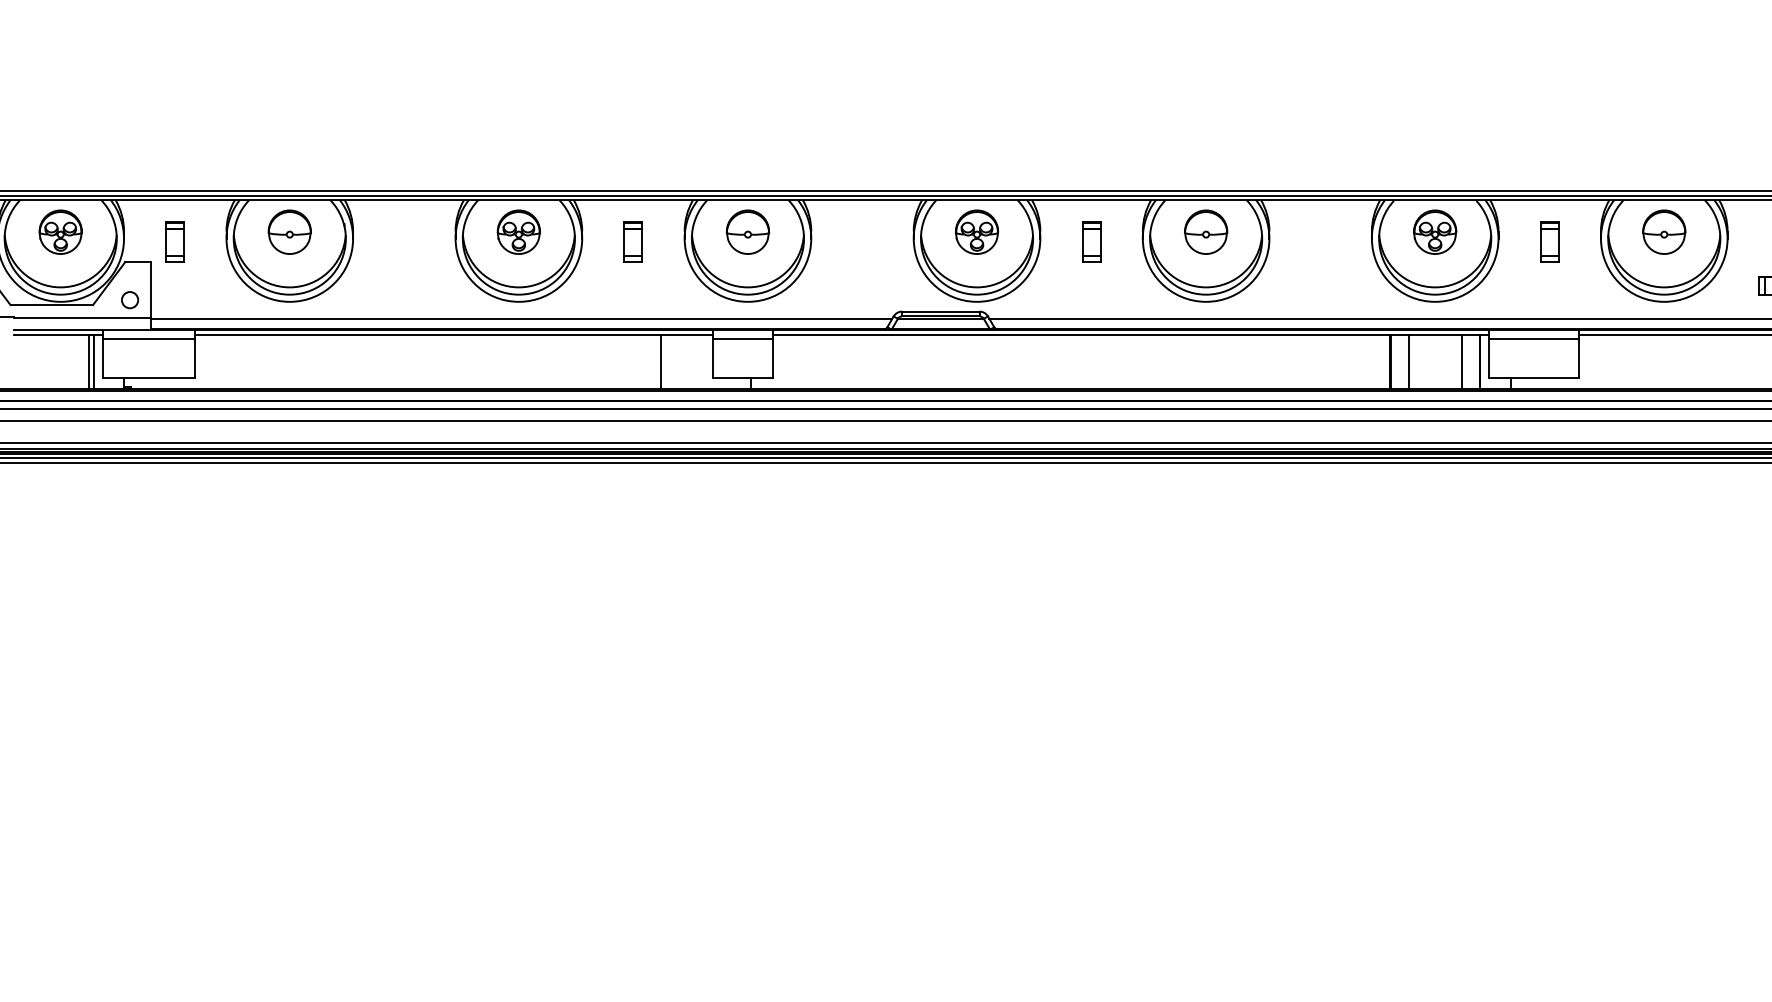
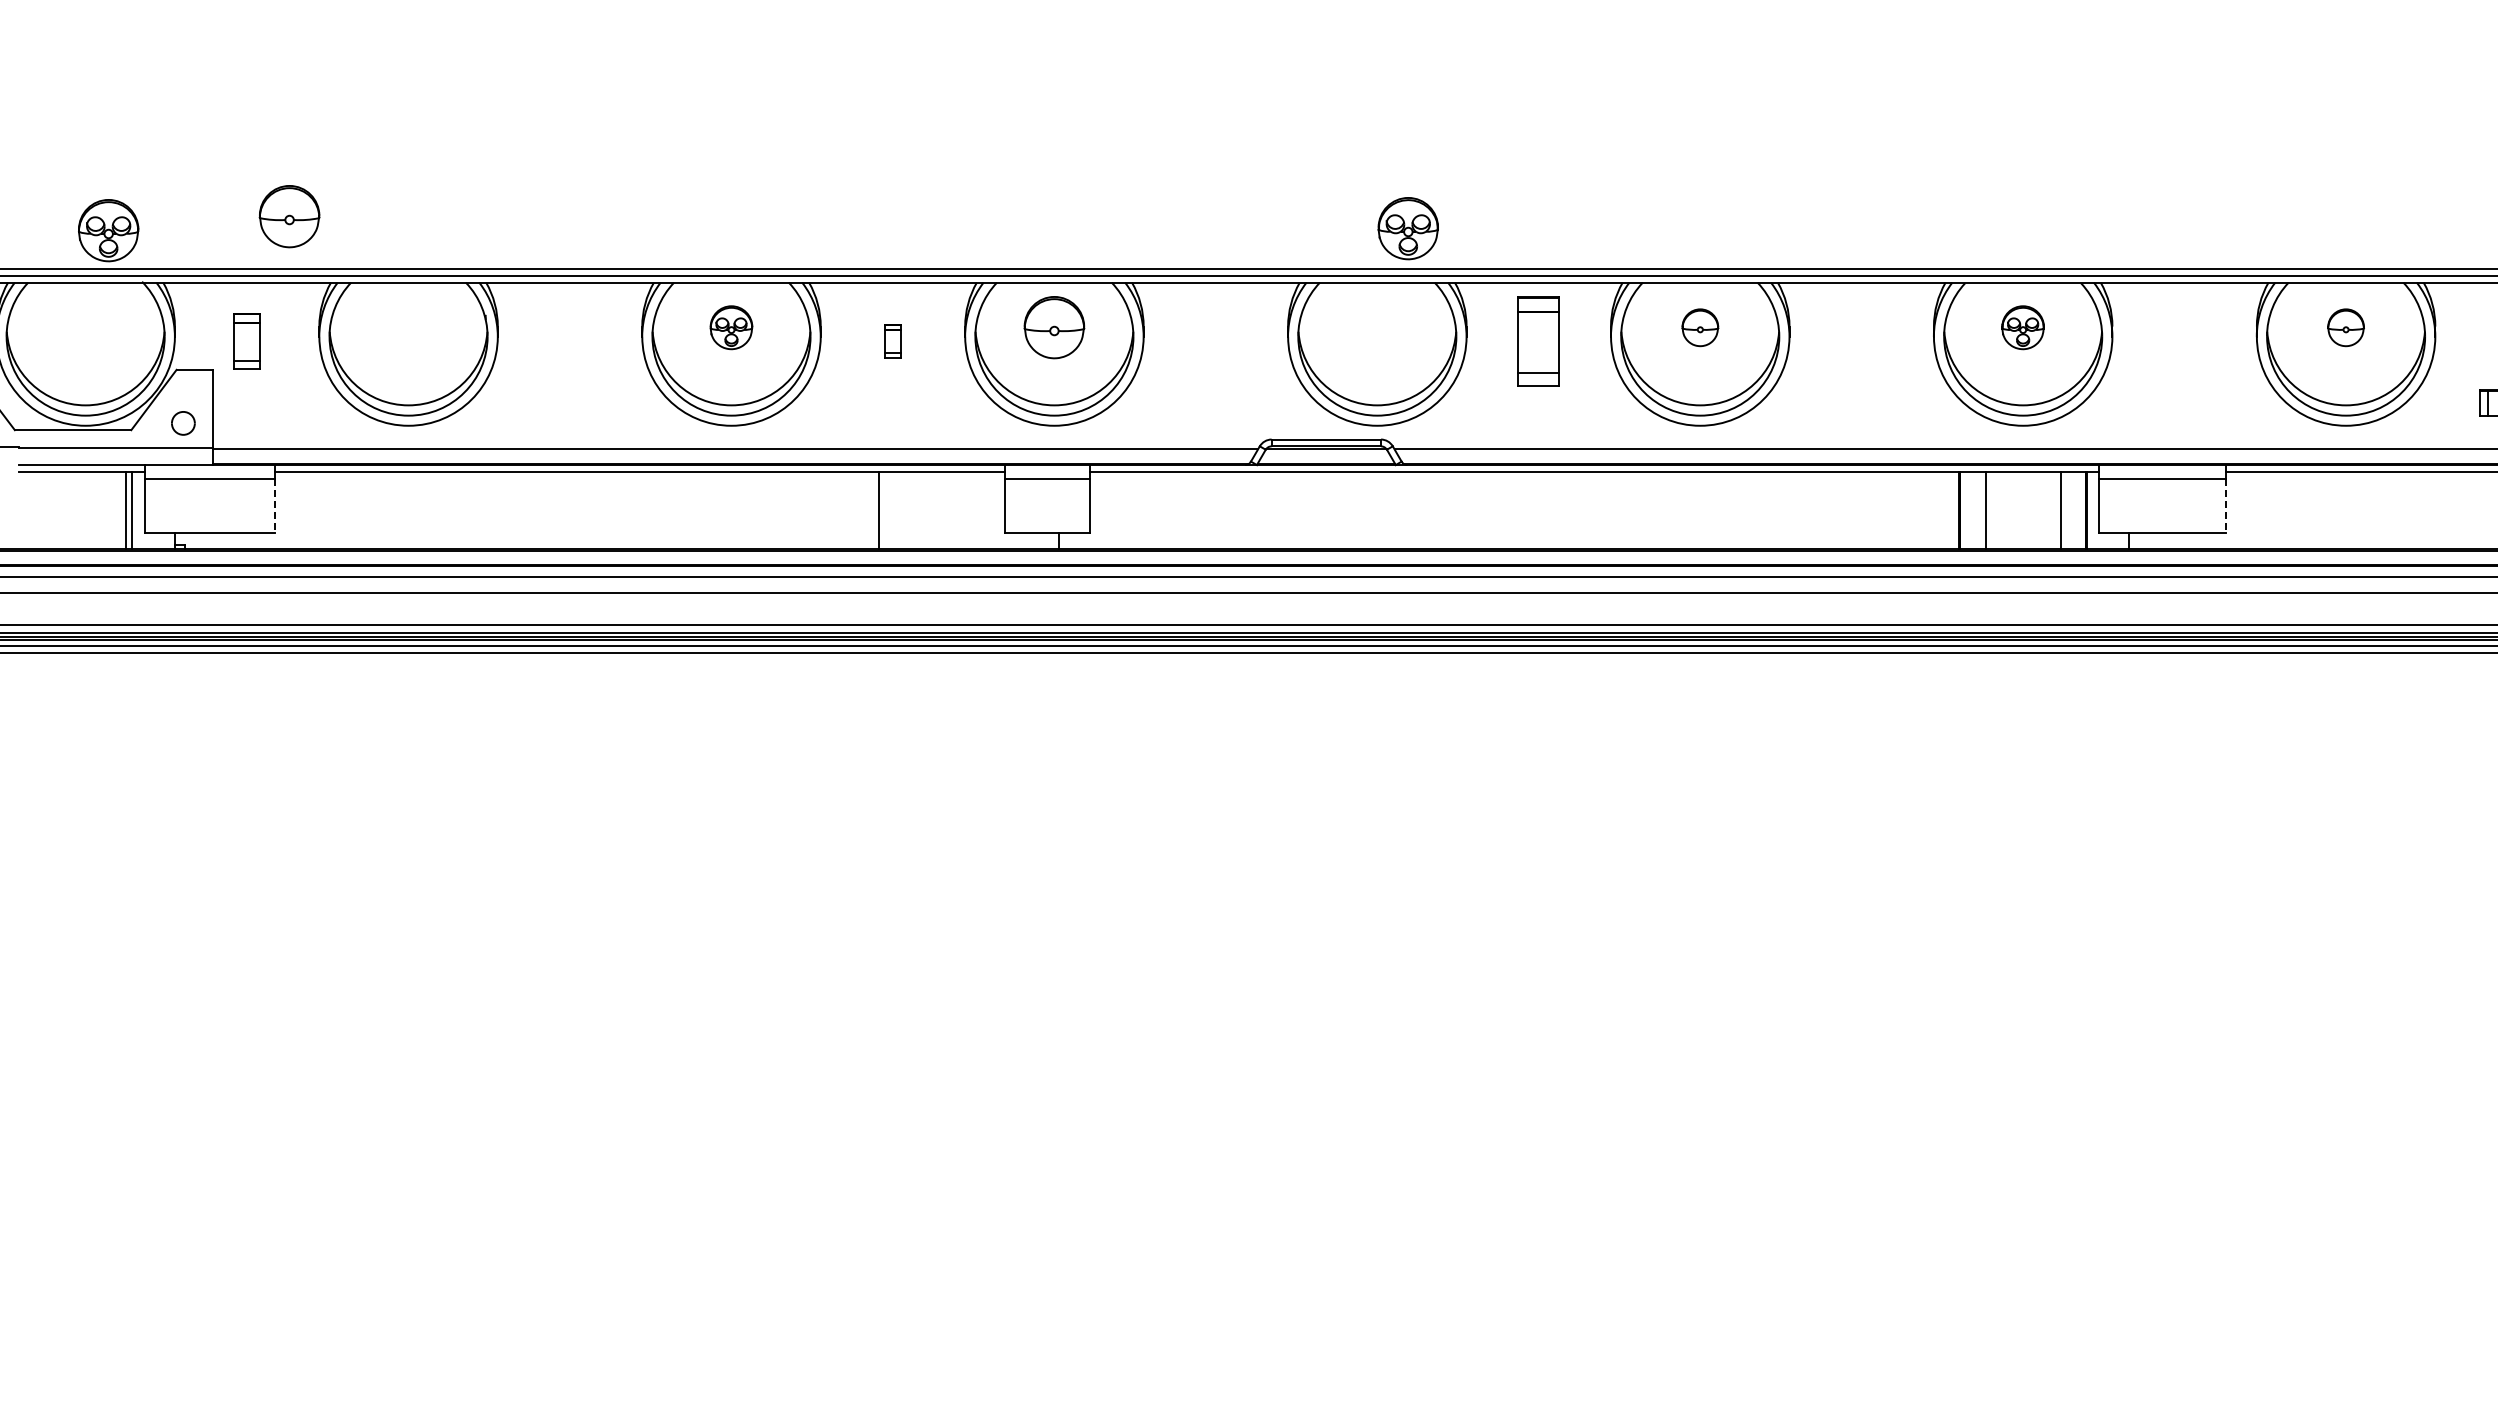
part: (60, 232) -> (108, 230), moved
part: (289, 232) -> (289, 216), moved
part: (518, 232) -> (731, 327), size x0.7
part: (976, 232) -> (1407, 228), moved
part: (1206, 232) -> (1700, 327), size x0.6
part: (1434, 232) -> (2022, 327), size x0.7
part: (1663, 232) -> (2345, 327), size x0.6
part: (633, 242) -> (892, 341), size x0.6
part: (1091, 242) -> (1538, 341), size x1.6
part: (1549, 242) -> (2184, 341), removed
line: (195, 359) -> (275, 506), solid -> dashed
line: (1579, 359) -> (2226, 506), solid -> dashed
line: (660, 361) -> (879, 510), moved

